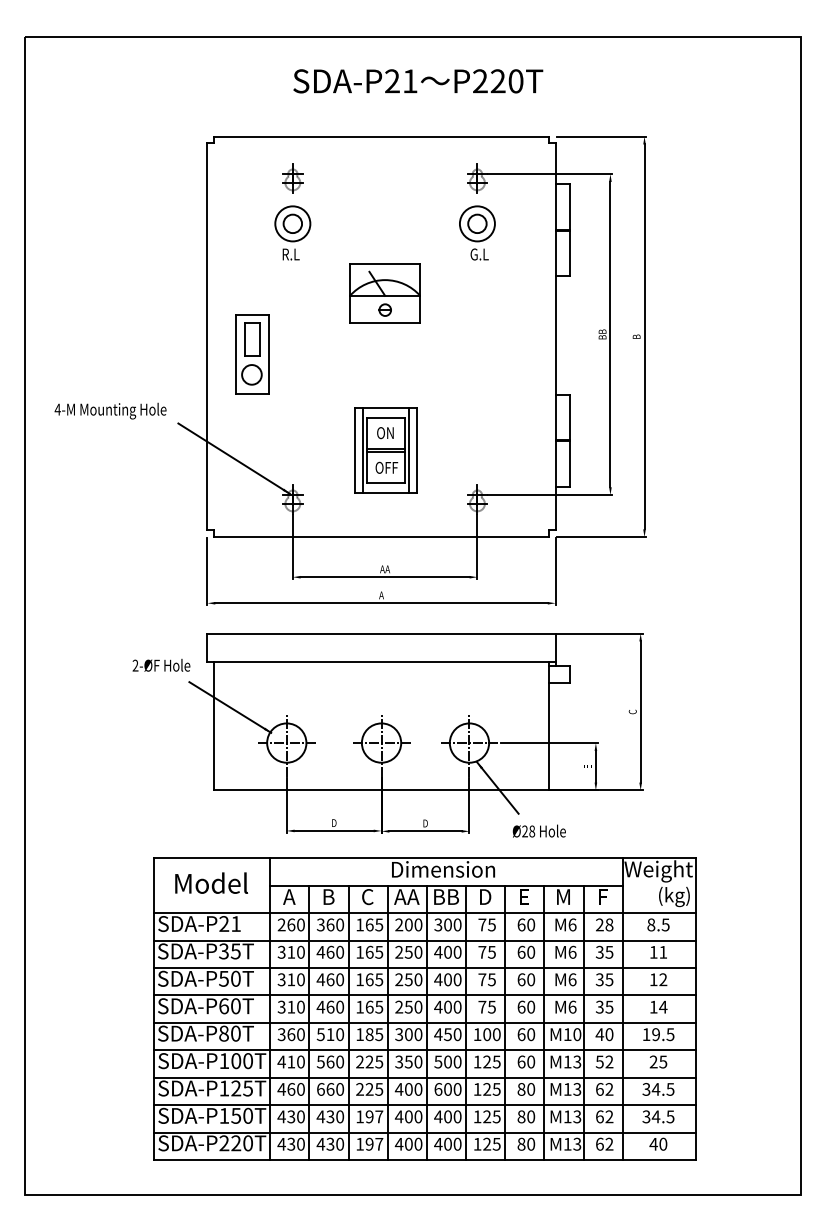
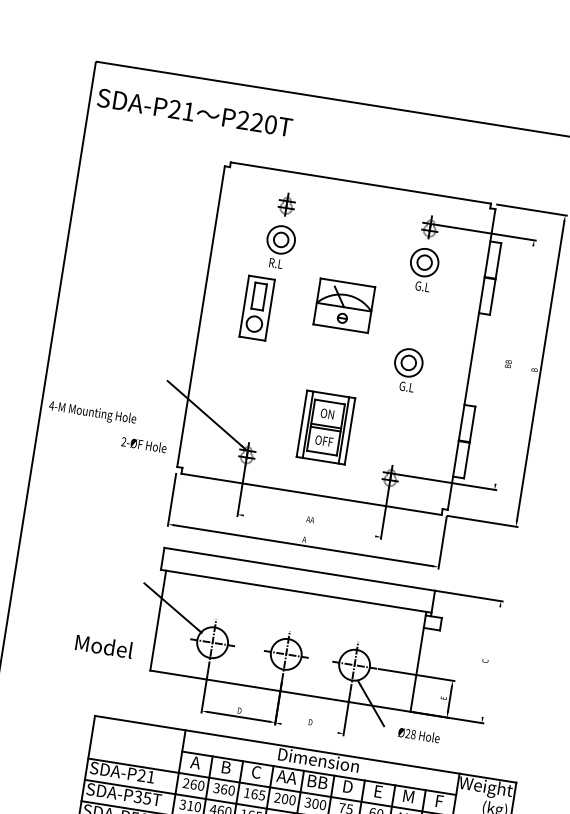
text: (418, 81) -> (195, 112), moved
line: (610, 334) -> (514, 365), removed
part: (252, 354) -> (257, 308), moved
part: (477, 361) -> (407, 369), added
text: (110, 410) -> (92, 412), moved
line: (384, 577) -> (308, 526), removed
text: (161, 665) -> (144, 444), moved
line: (640, 711) -> (491, 661), removed
text: (538, 830) -> (418, 734), moved
line: (425, 831) -> (309, 728), removed
text: (211, 882) -> (104, 645), moved

